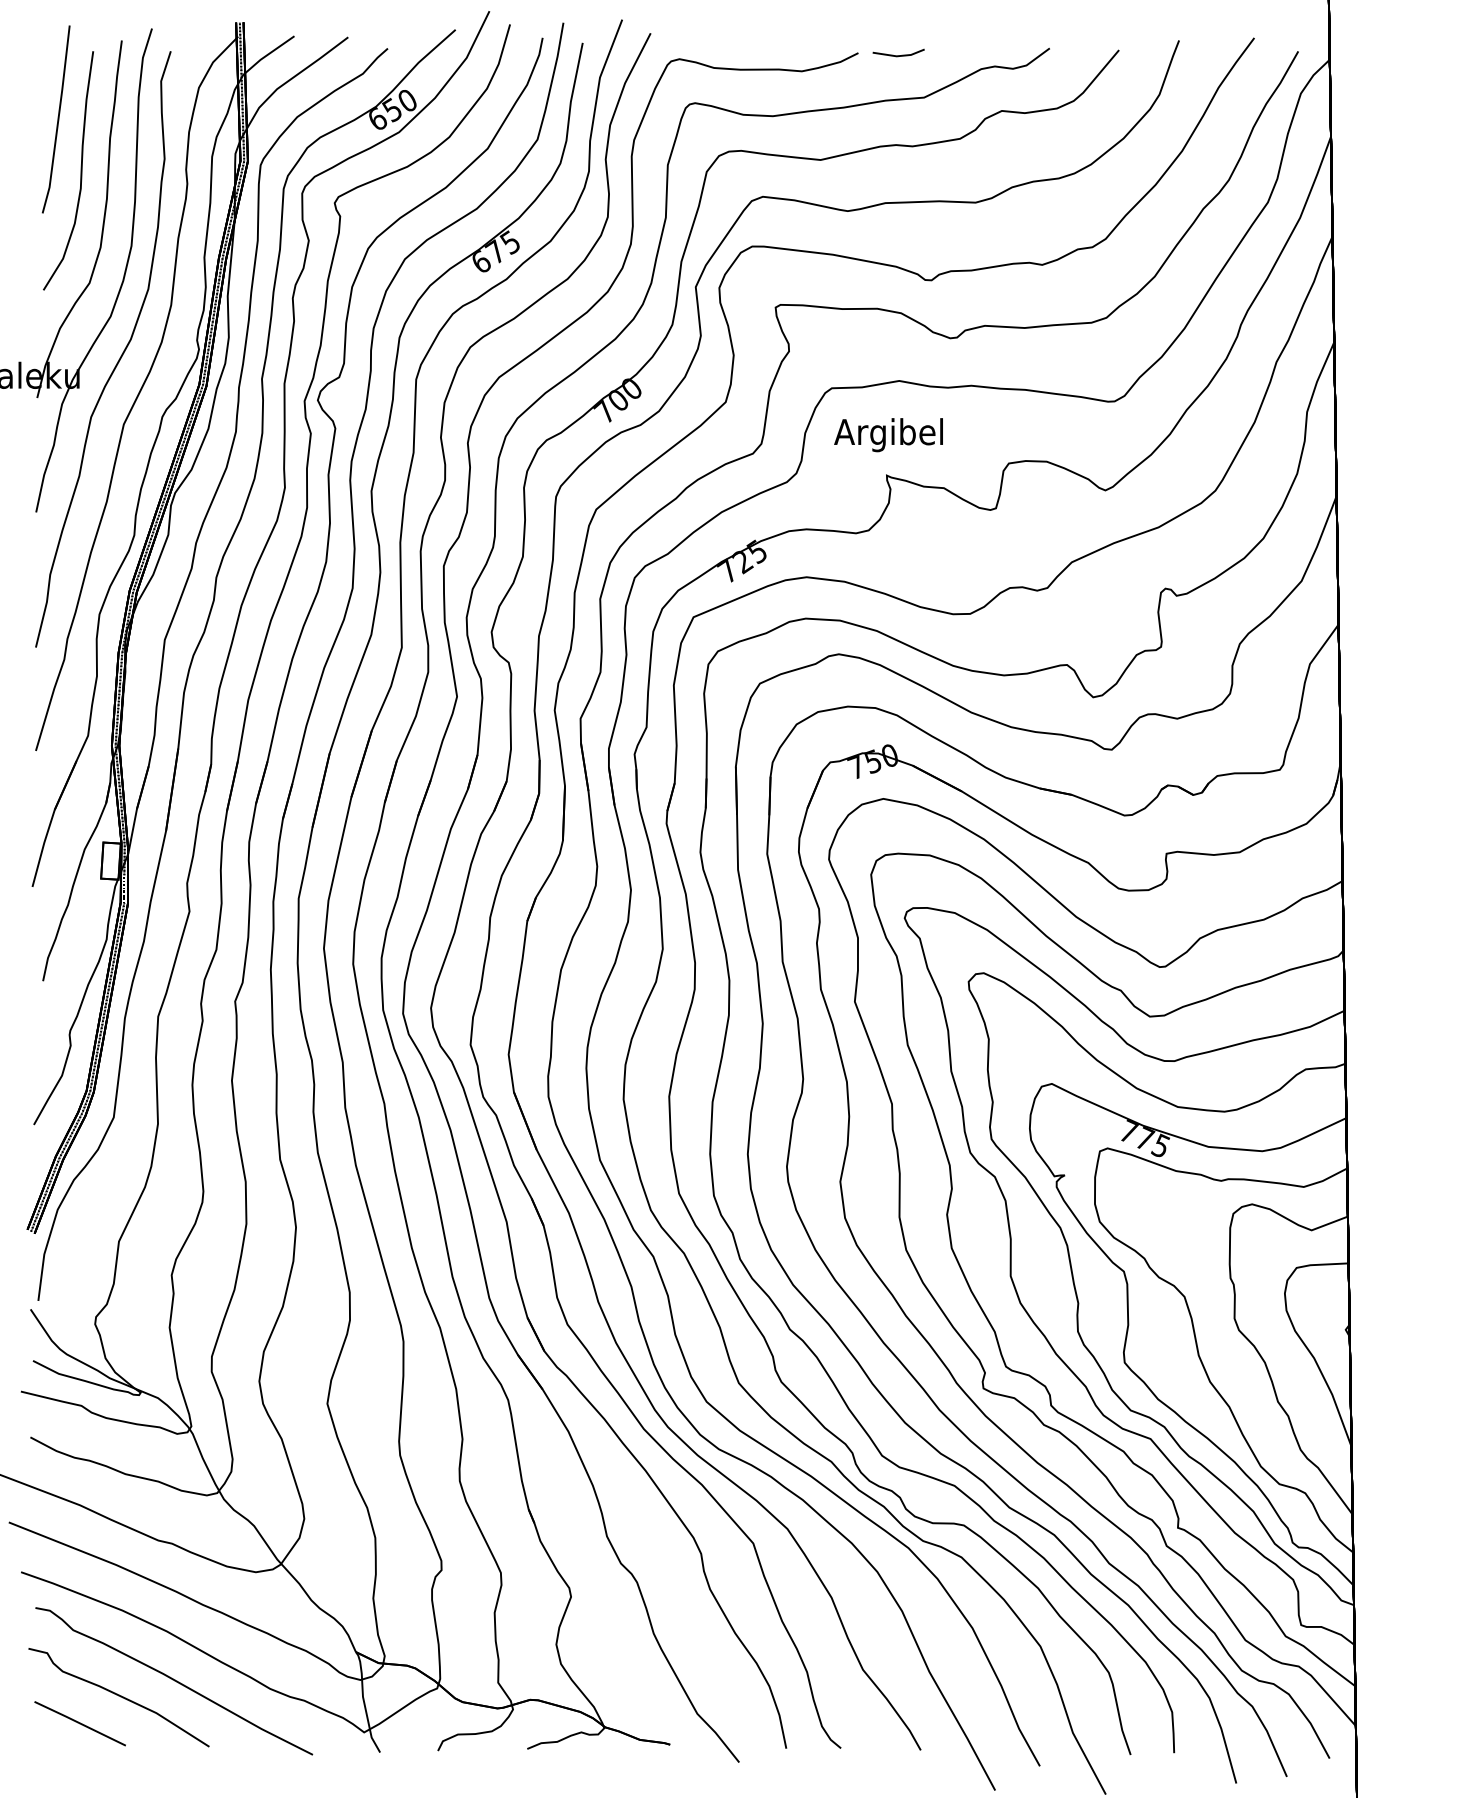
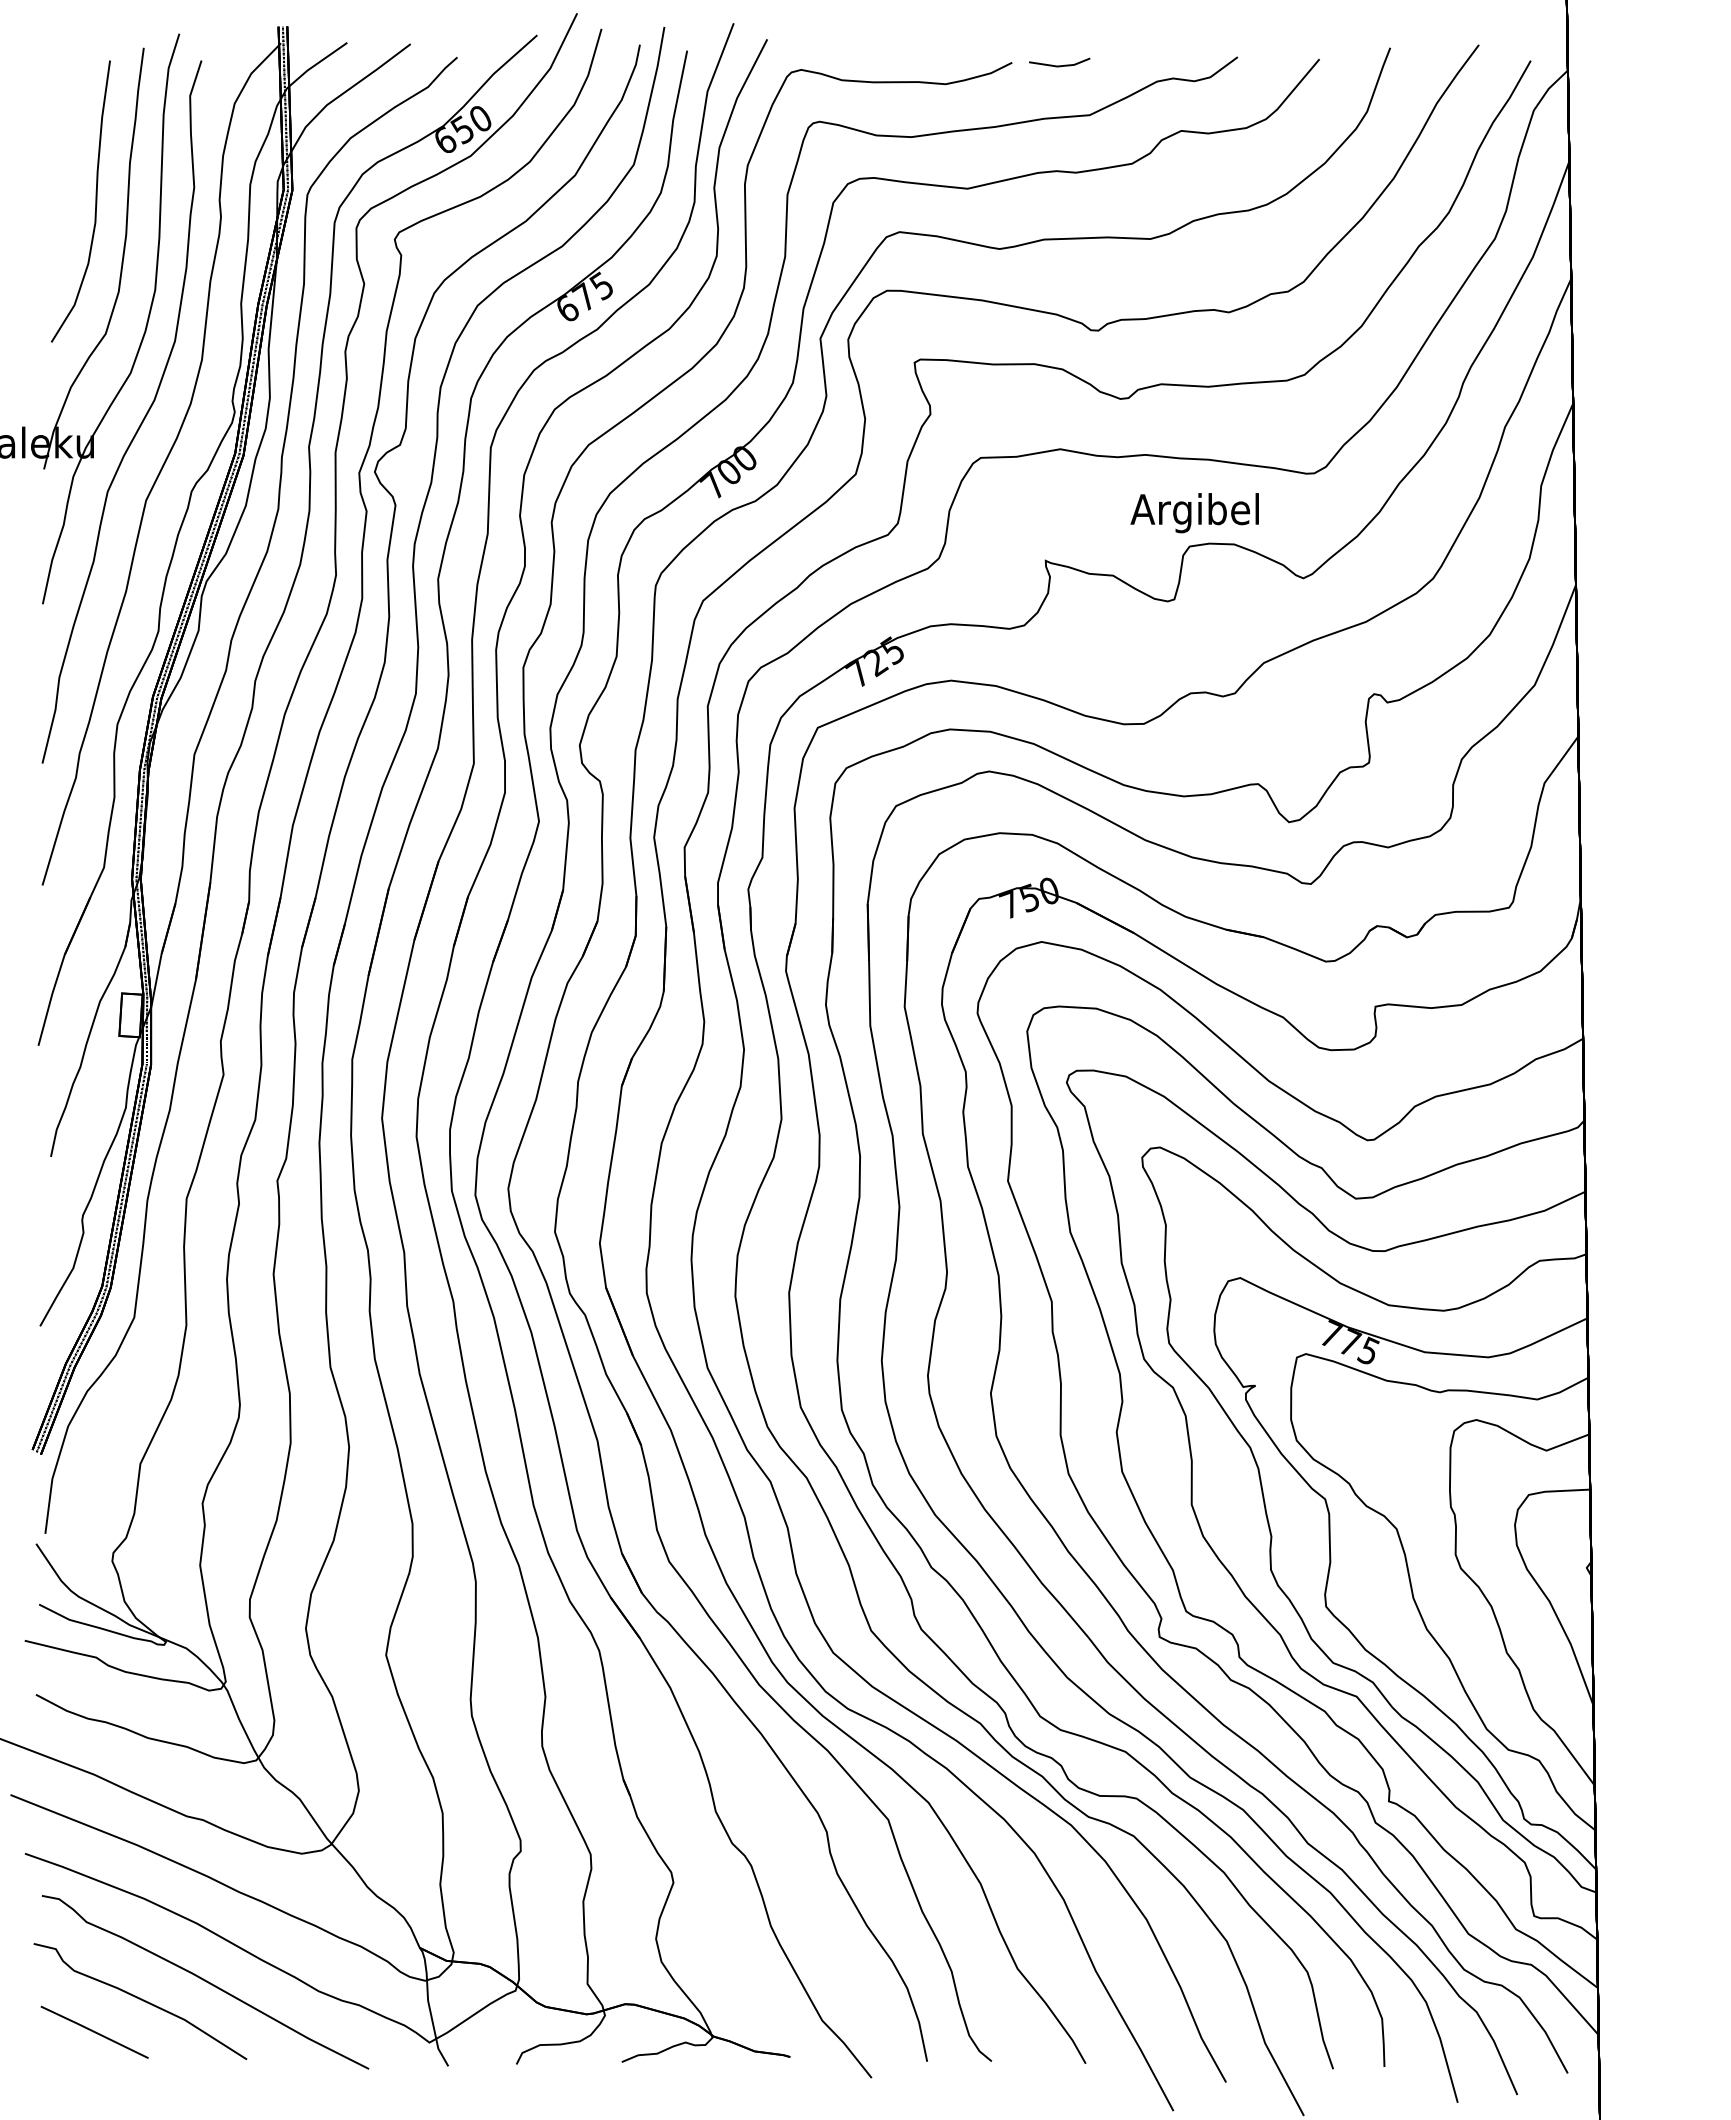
line: (57, 119) -> (68, 140), removed
text: (888, 435) -> (1194, 513), moved

